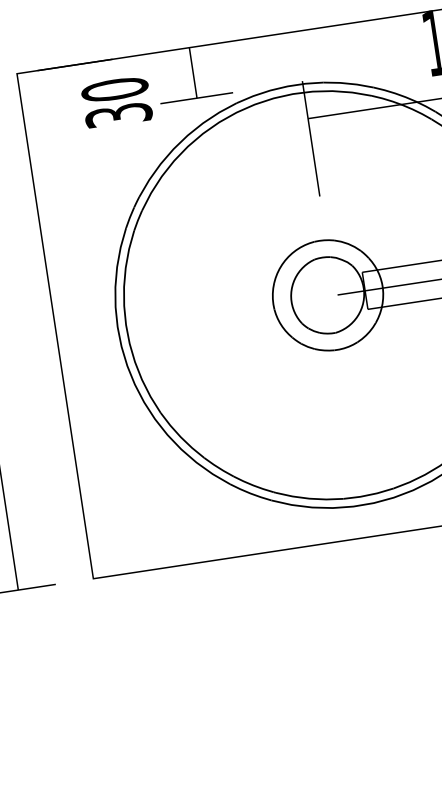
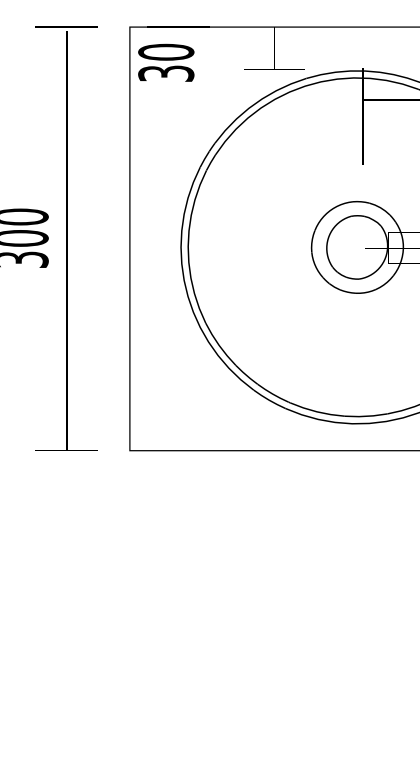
text: (117, 101) -> (166, 62), moved

